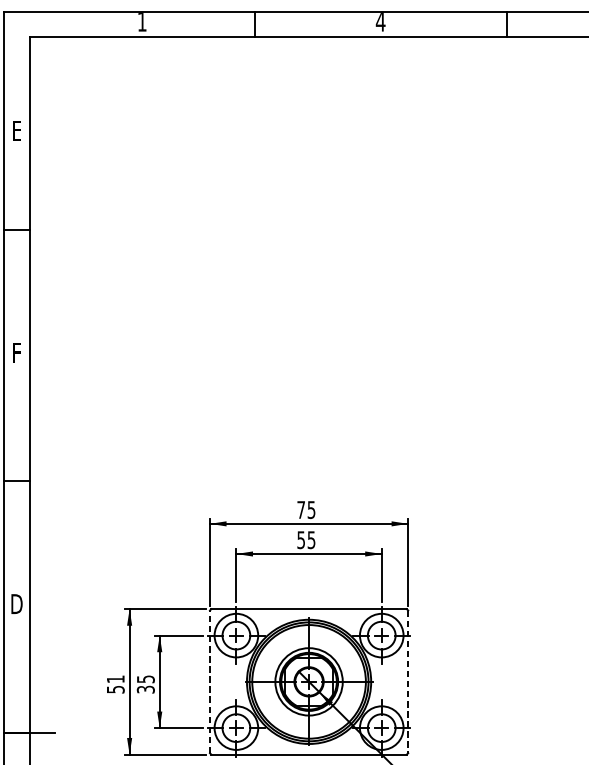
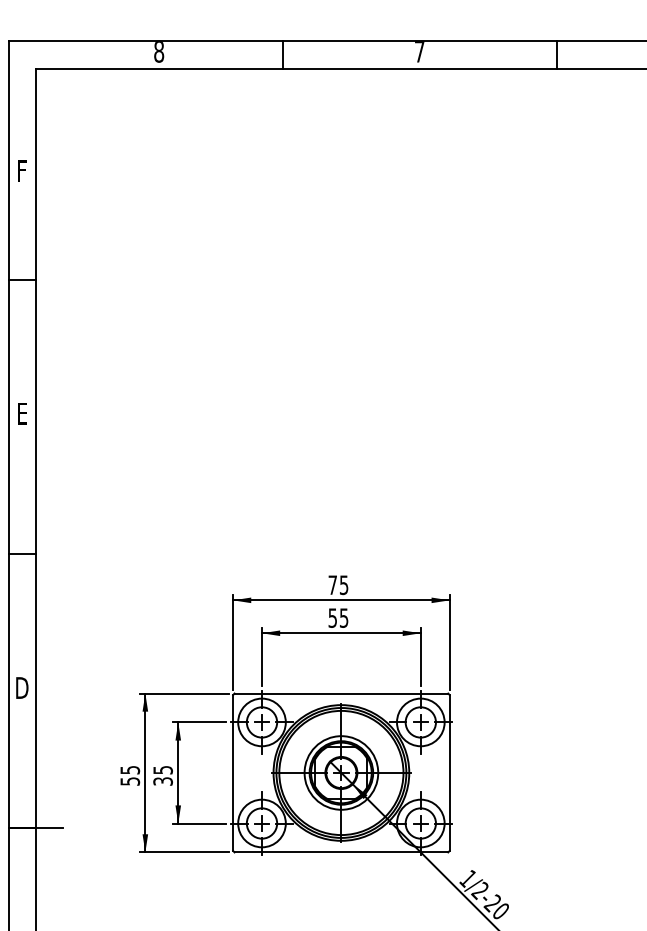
text: (142, 22) -> (159, 52), 1 -> 8
text: (380, 22) -> (419, 52), 4 -> 7
text: (18, 135) -> (23, 175), E -> F
text: (18, 357) -> (23, 418), F -> E
text: (116, 679) -> (130, 770), 51 -> 55
line: (210, 681) -> (233, 772), dashed -> solid
line: (408, 681) -> (449, 772), dashed -> solid

